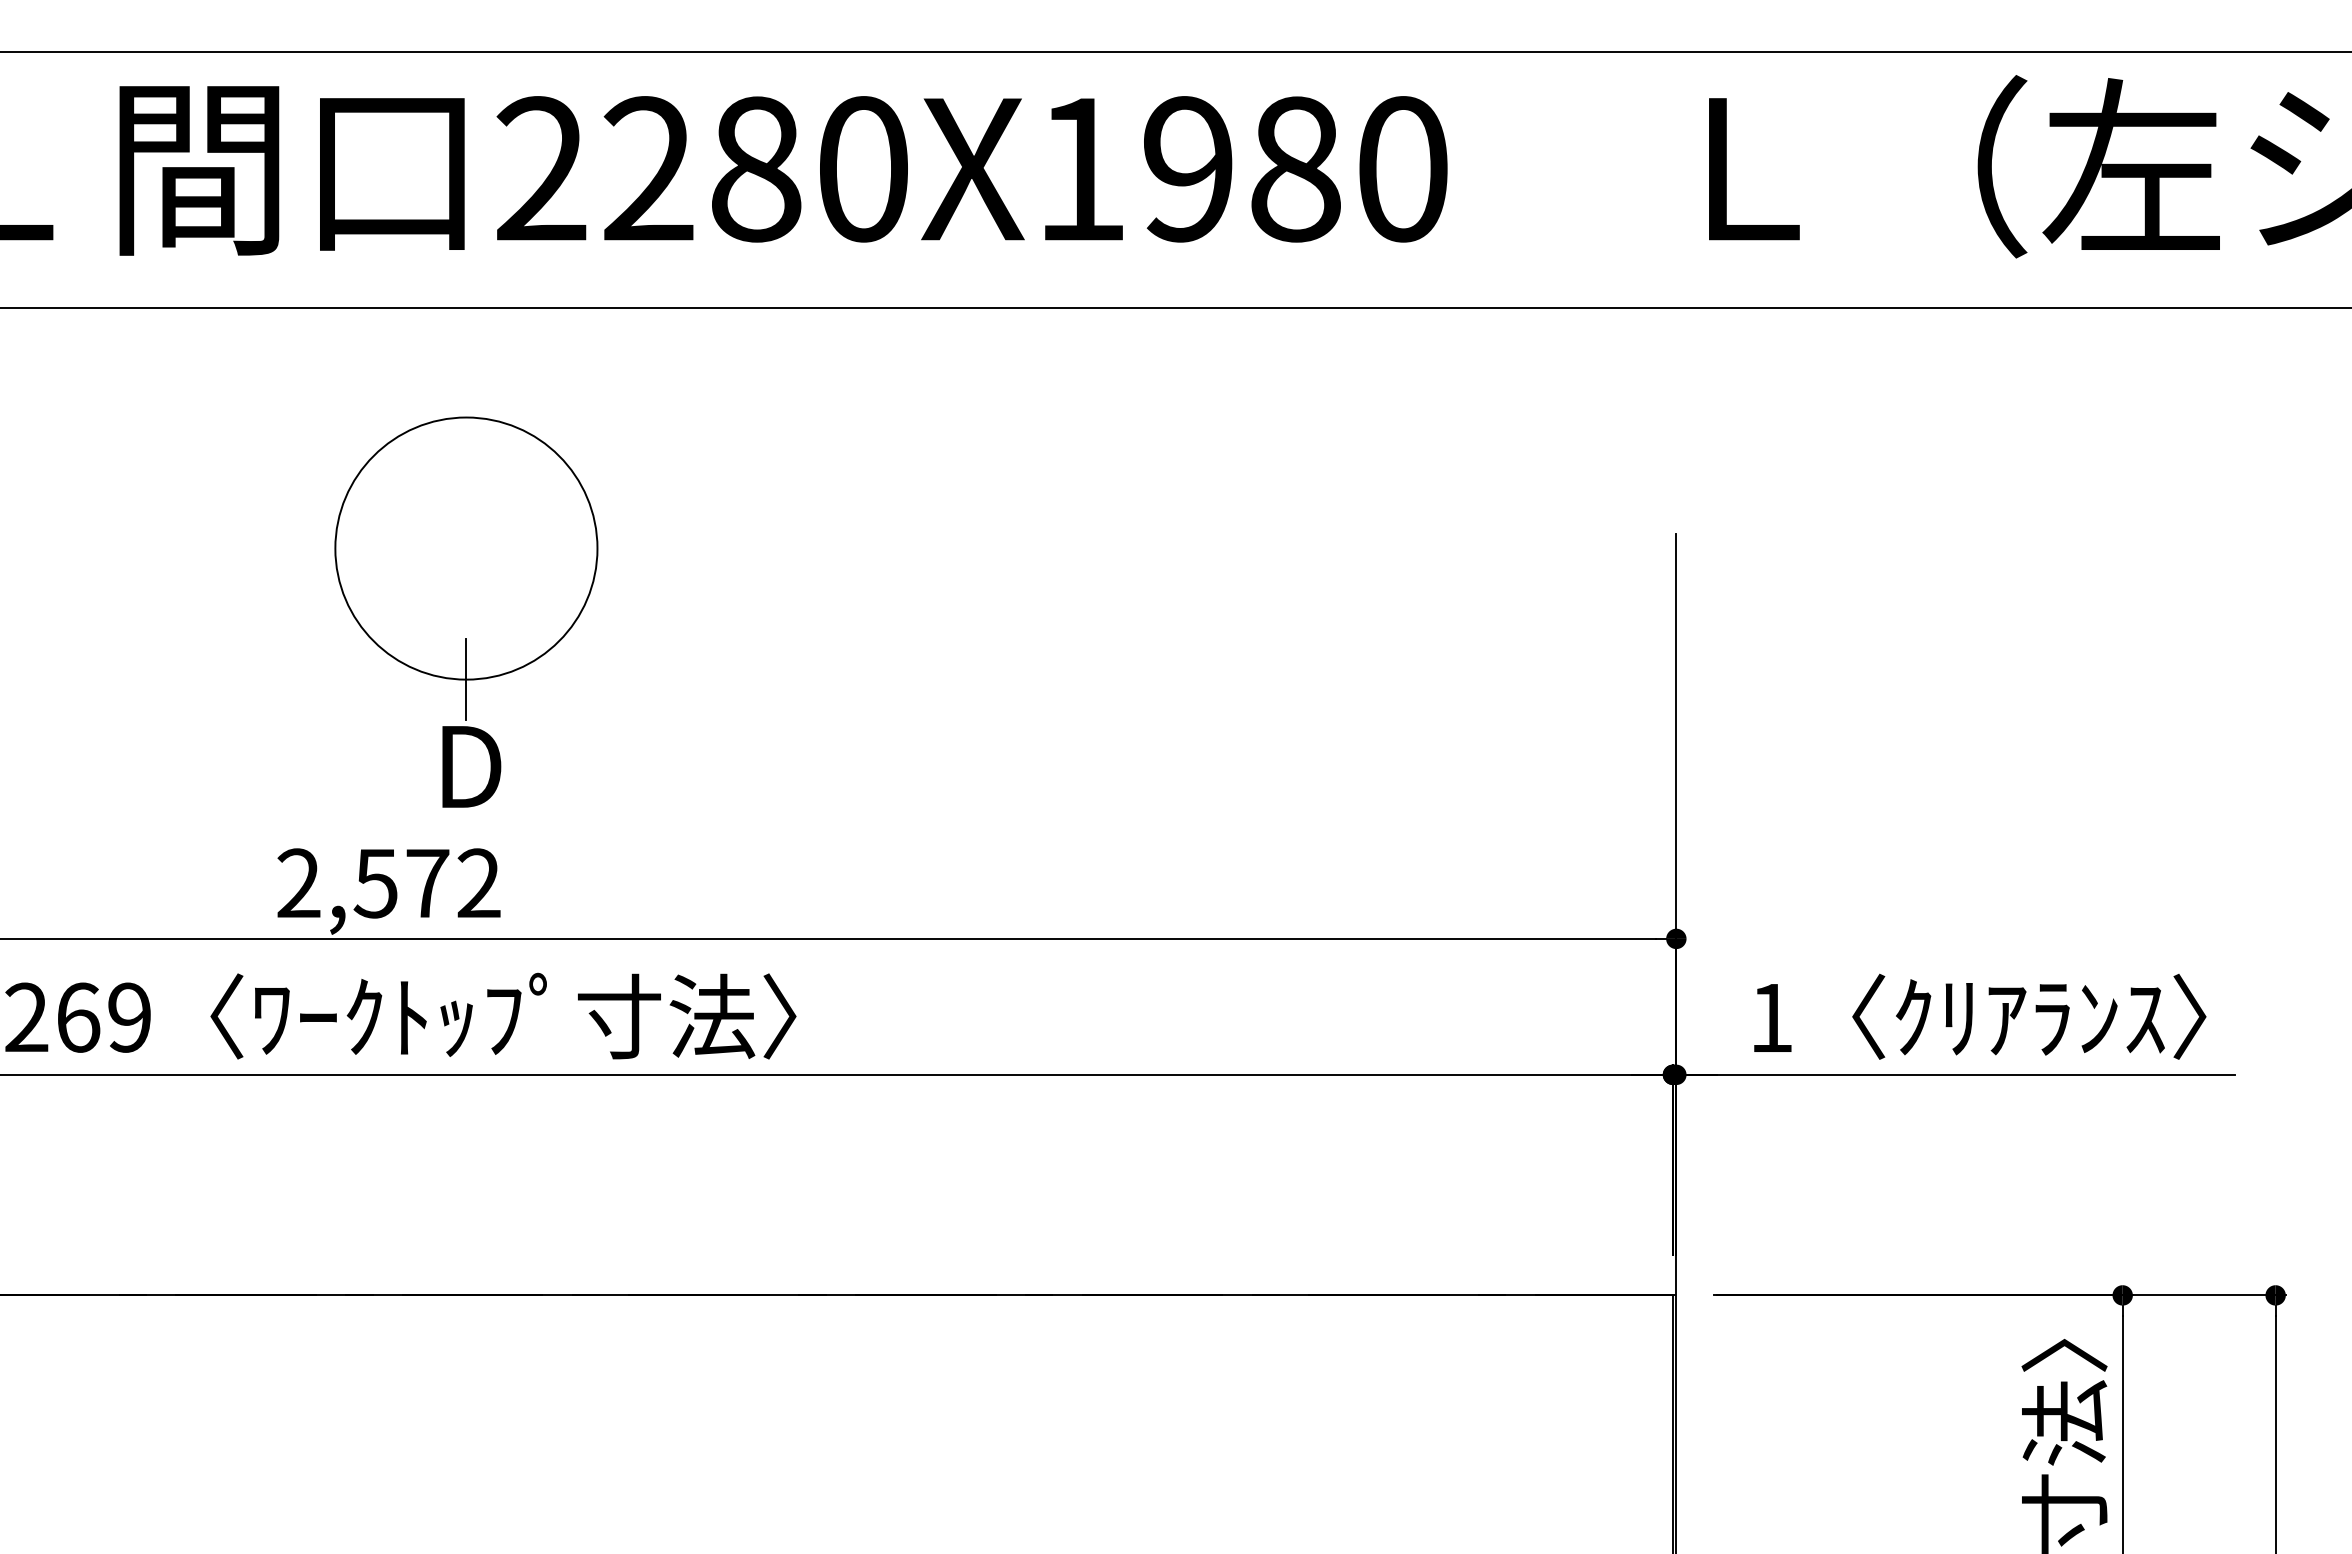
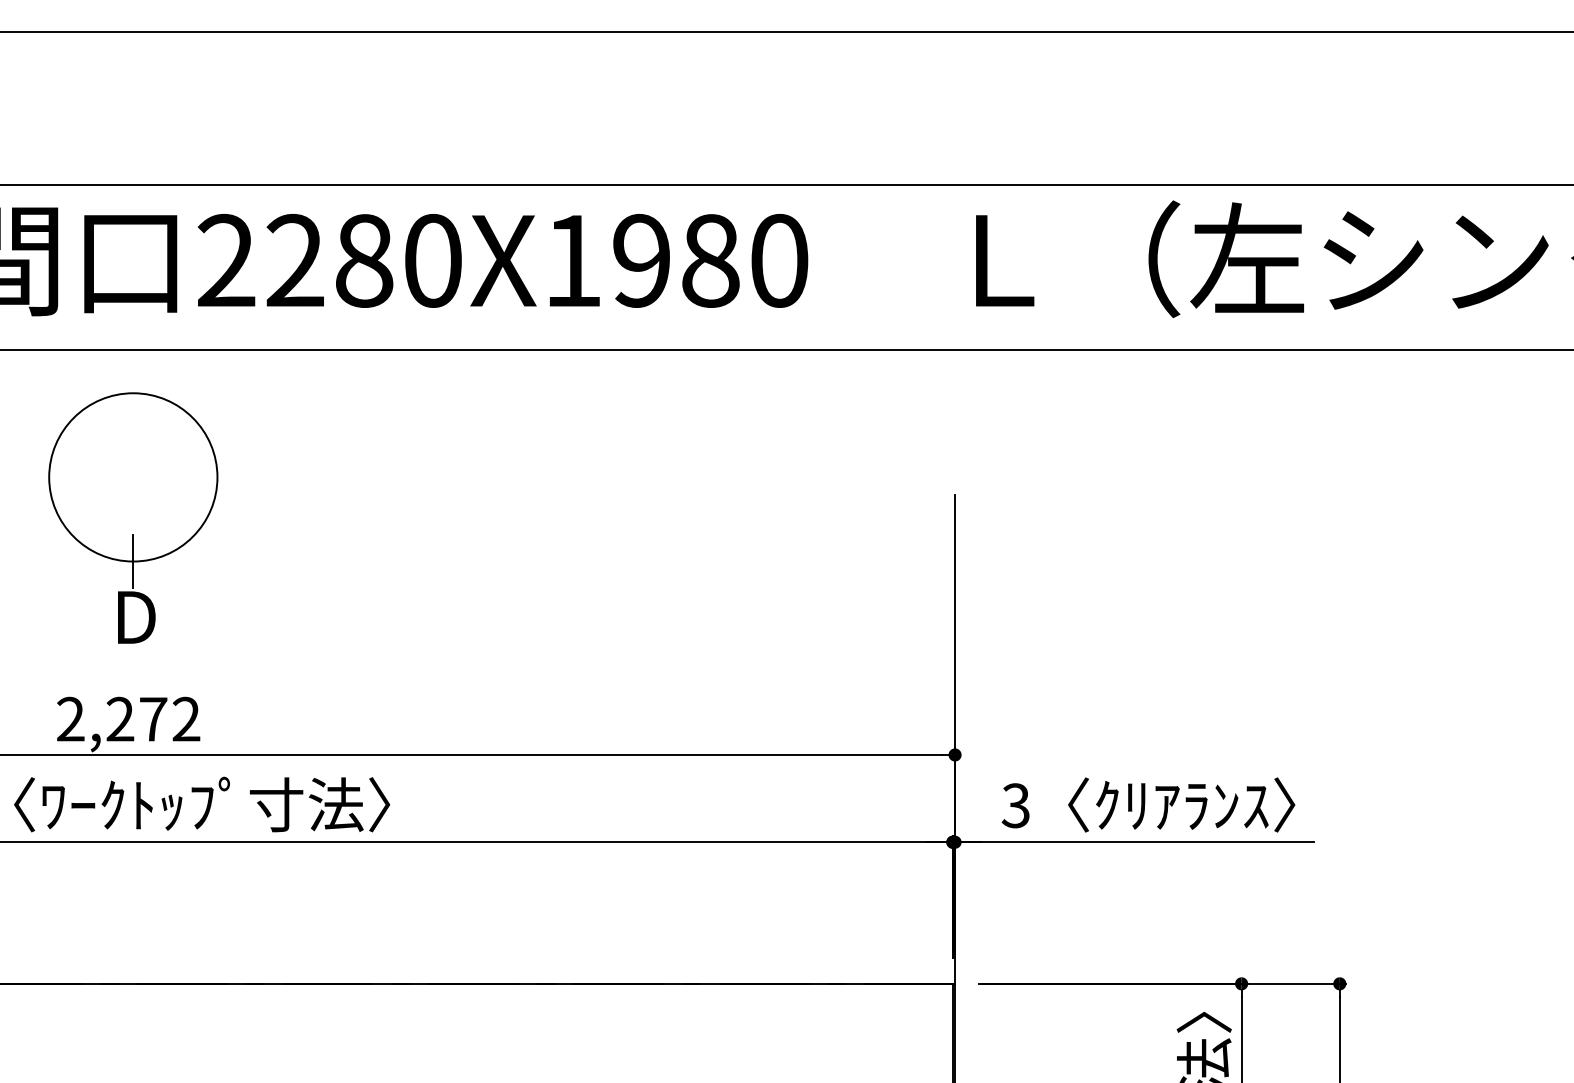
part: (466, 611) -> (133, 517), moved
text: (376, 882) -> (120, 718), 2,572 -> 2,272
text: (1770, 1017) -> (1015, 805), 1 -> 3

